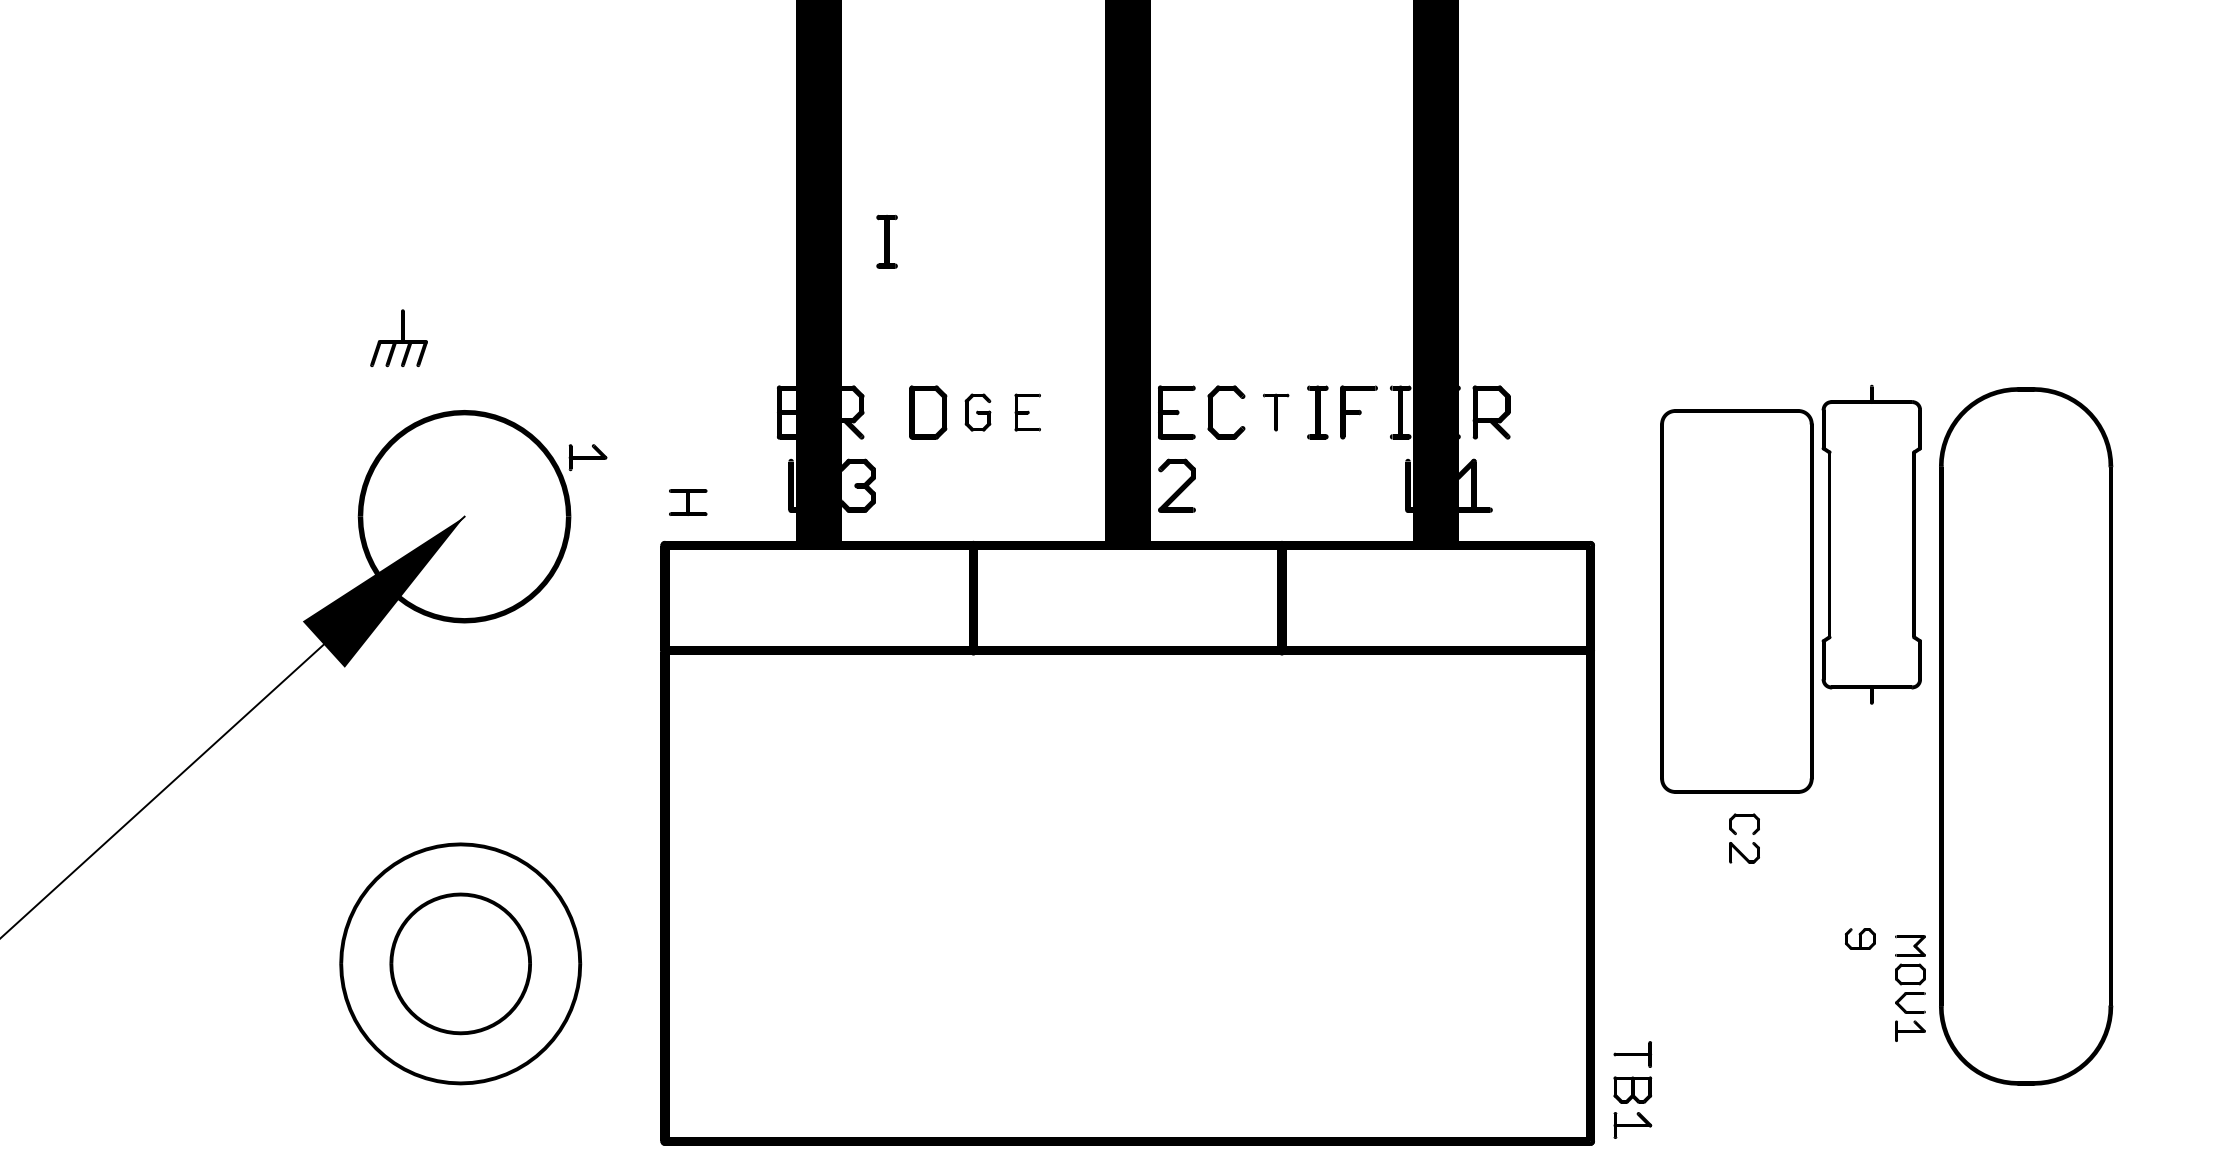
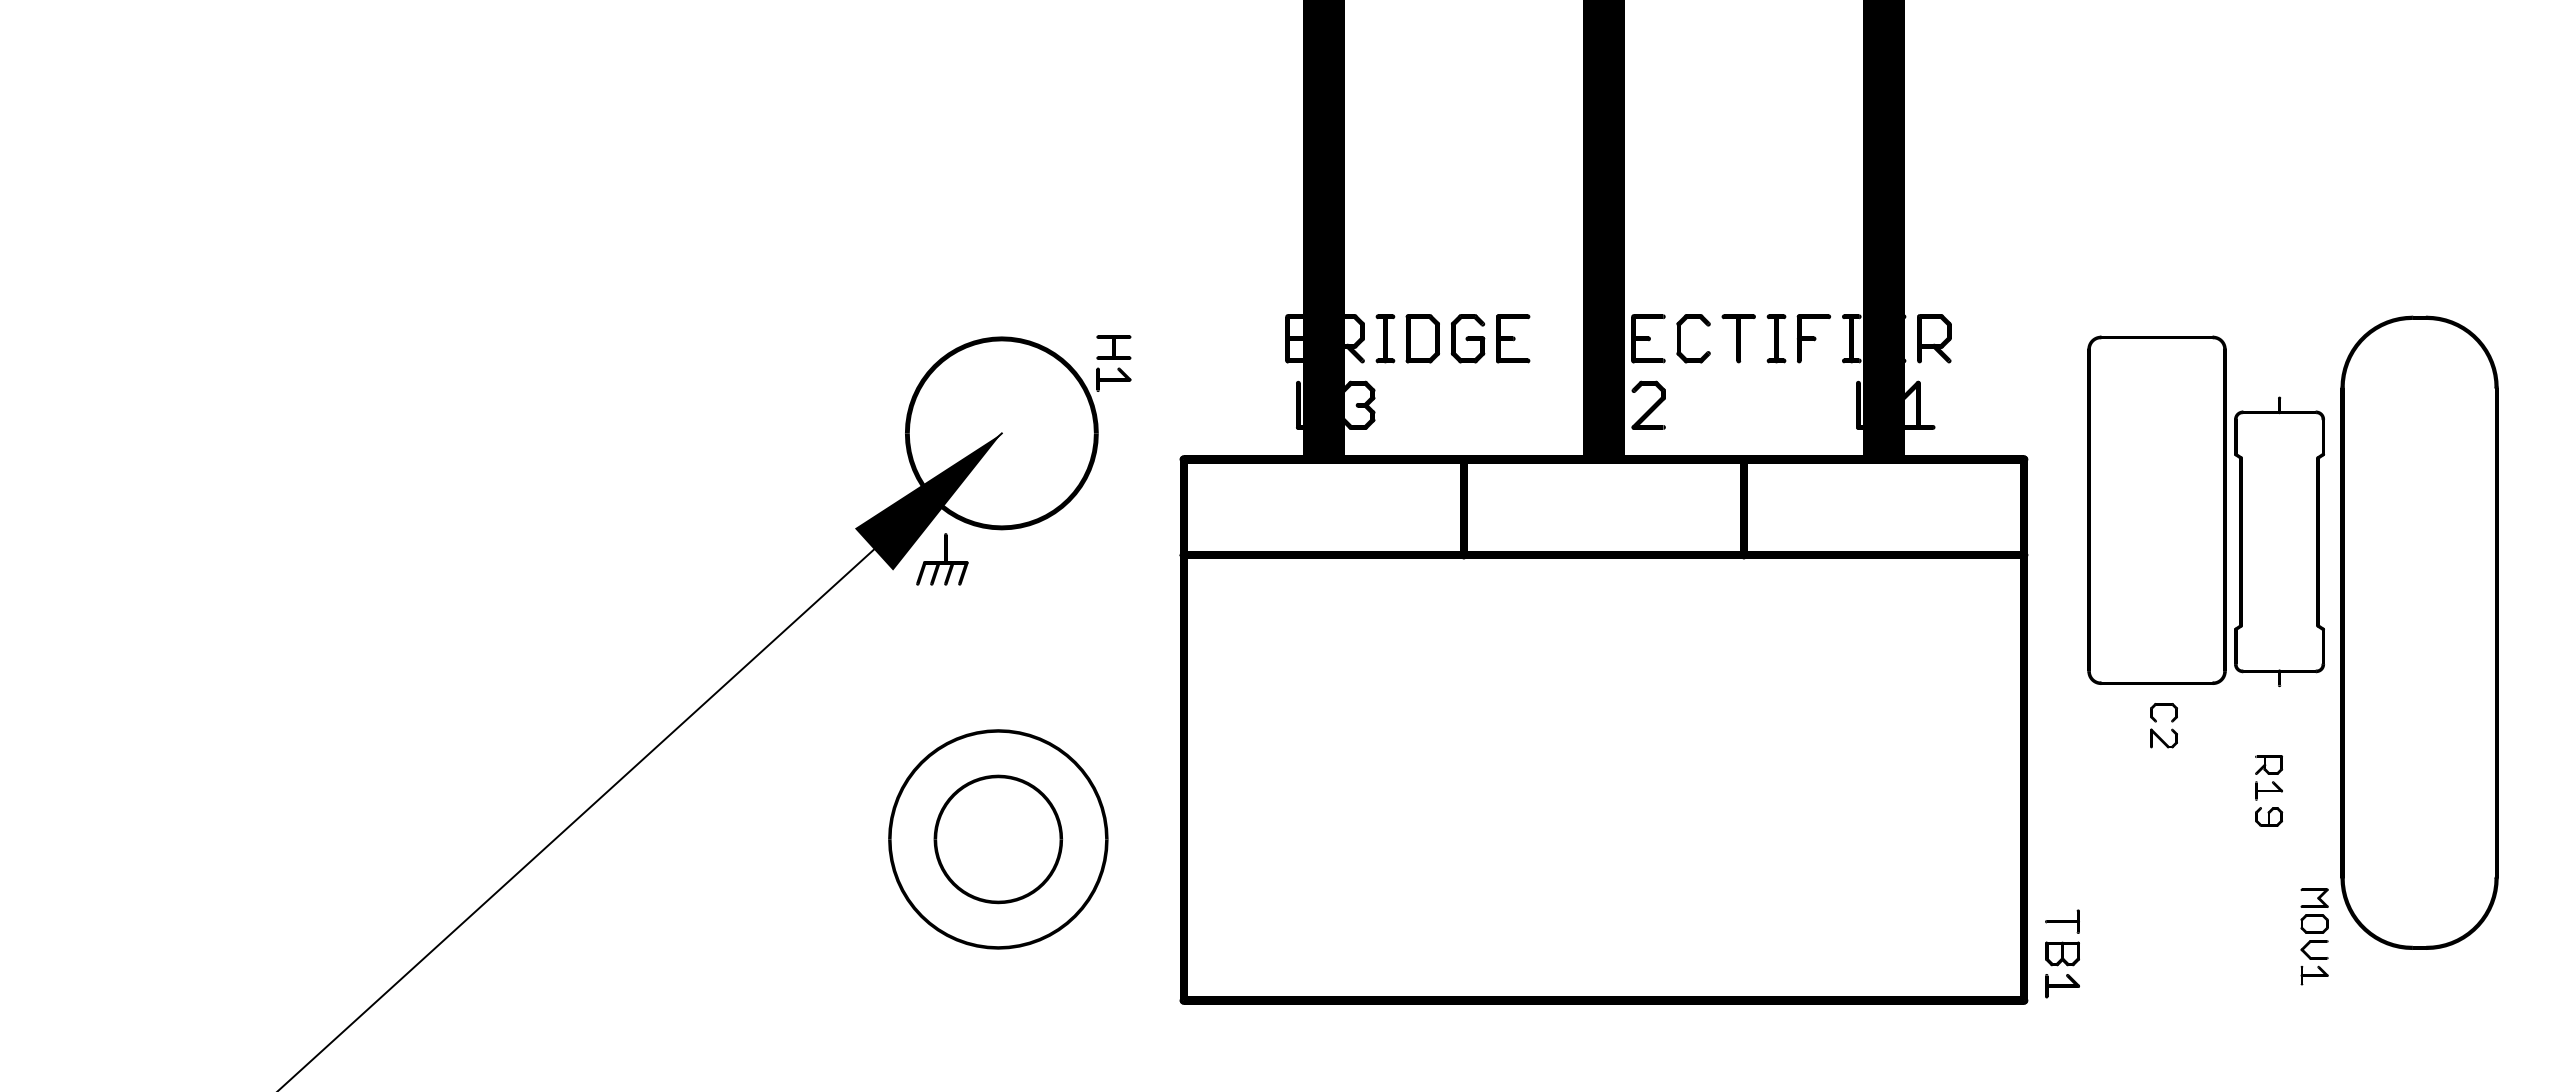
part: (887, 241) -> (1385, 338), moved
part: (399, 338) -> (942, 559), moved
part: (977, 412) -> (1467, 338), size x1.43
part: (1028, 412) -> (1513, 338), size x1.43
part: (1275, 412) -> (1738, 338), size x1.43
part: (687, 502) -> (1113, 347), moved
part: (1871, 544) -> (2279, 541), moved
part: (1860, 895) -> (2269, 777), added
part: (1910, 988) -> (2314, 936), moved

